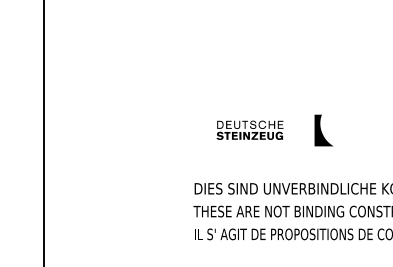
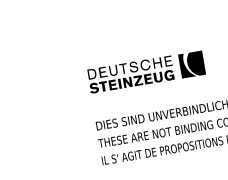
part: (249, 130) -> (130, 74), size x1.67
fill: (335, 130) -> (195, 63), added

